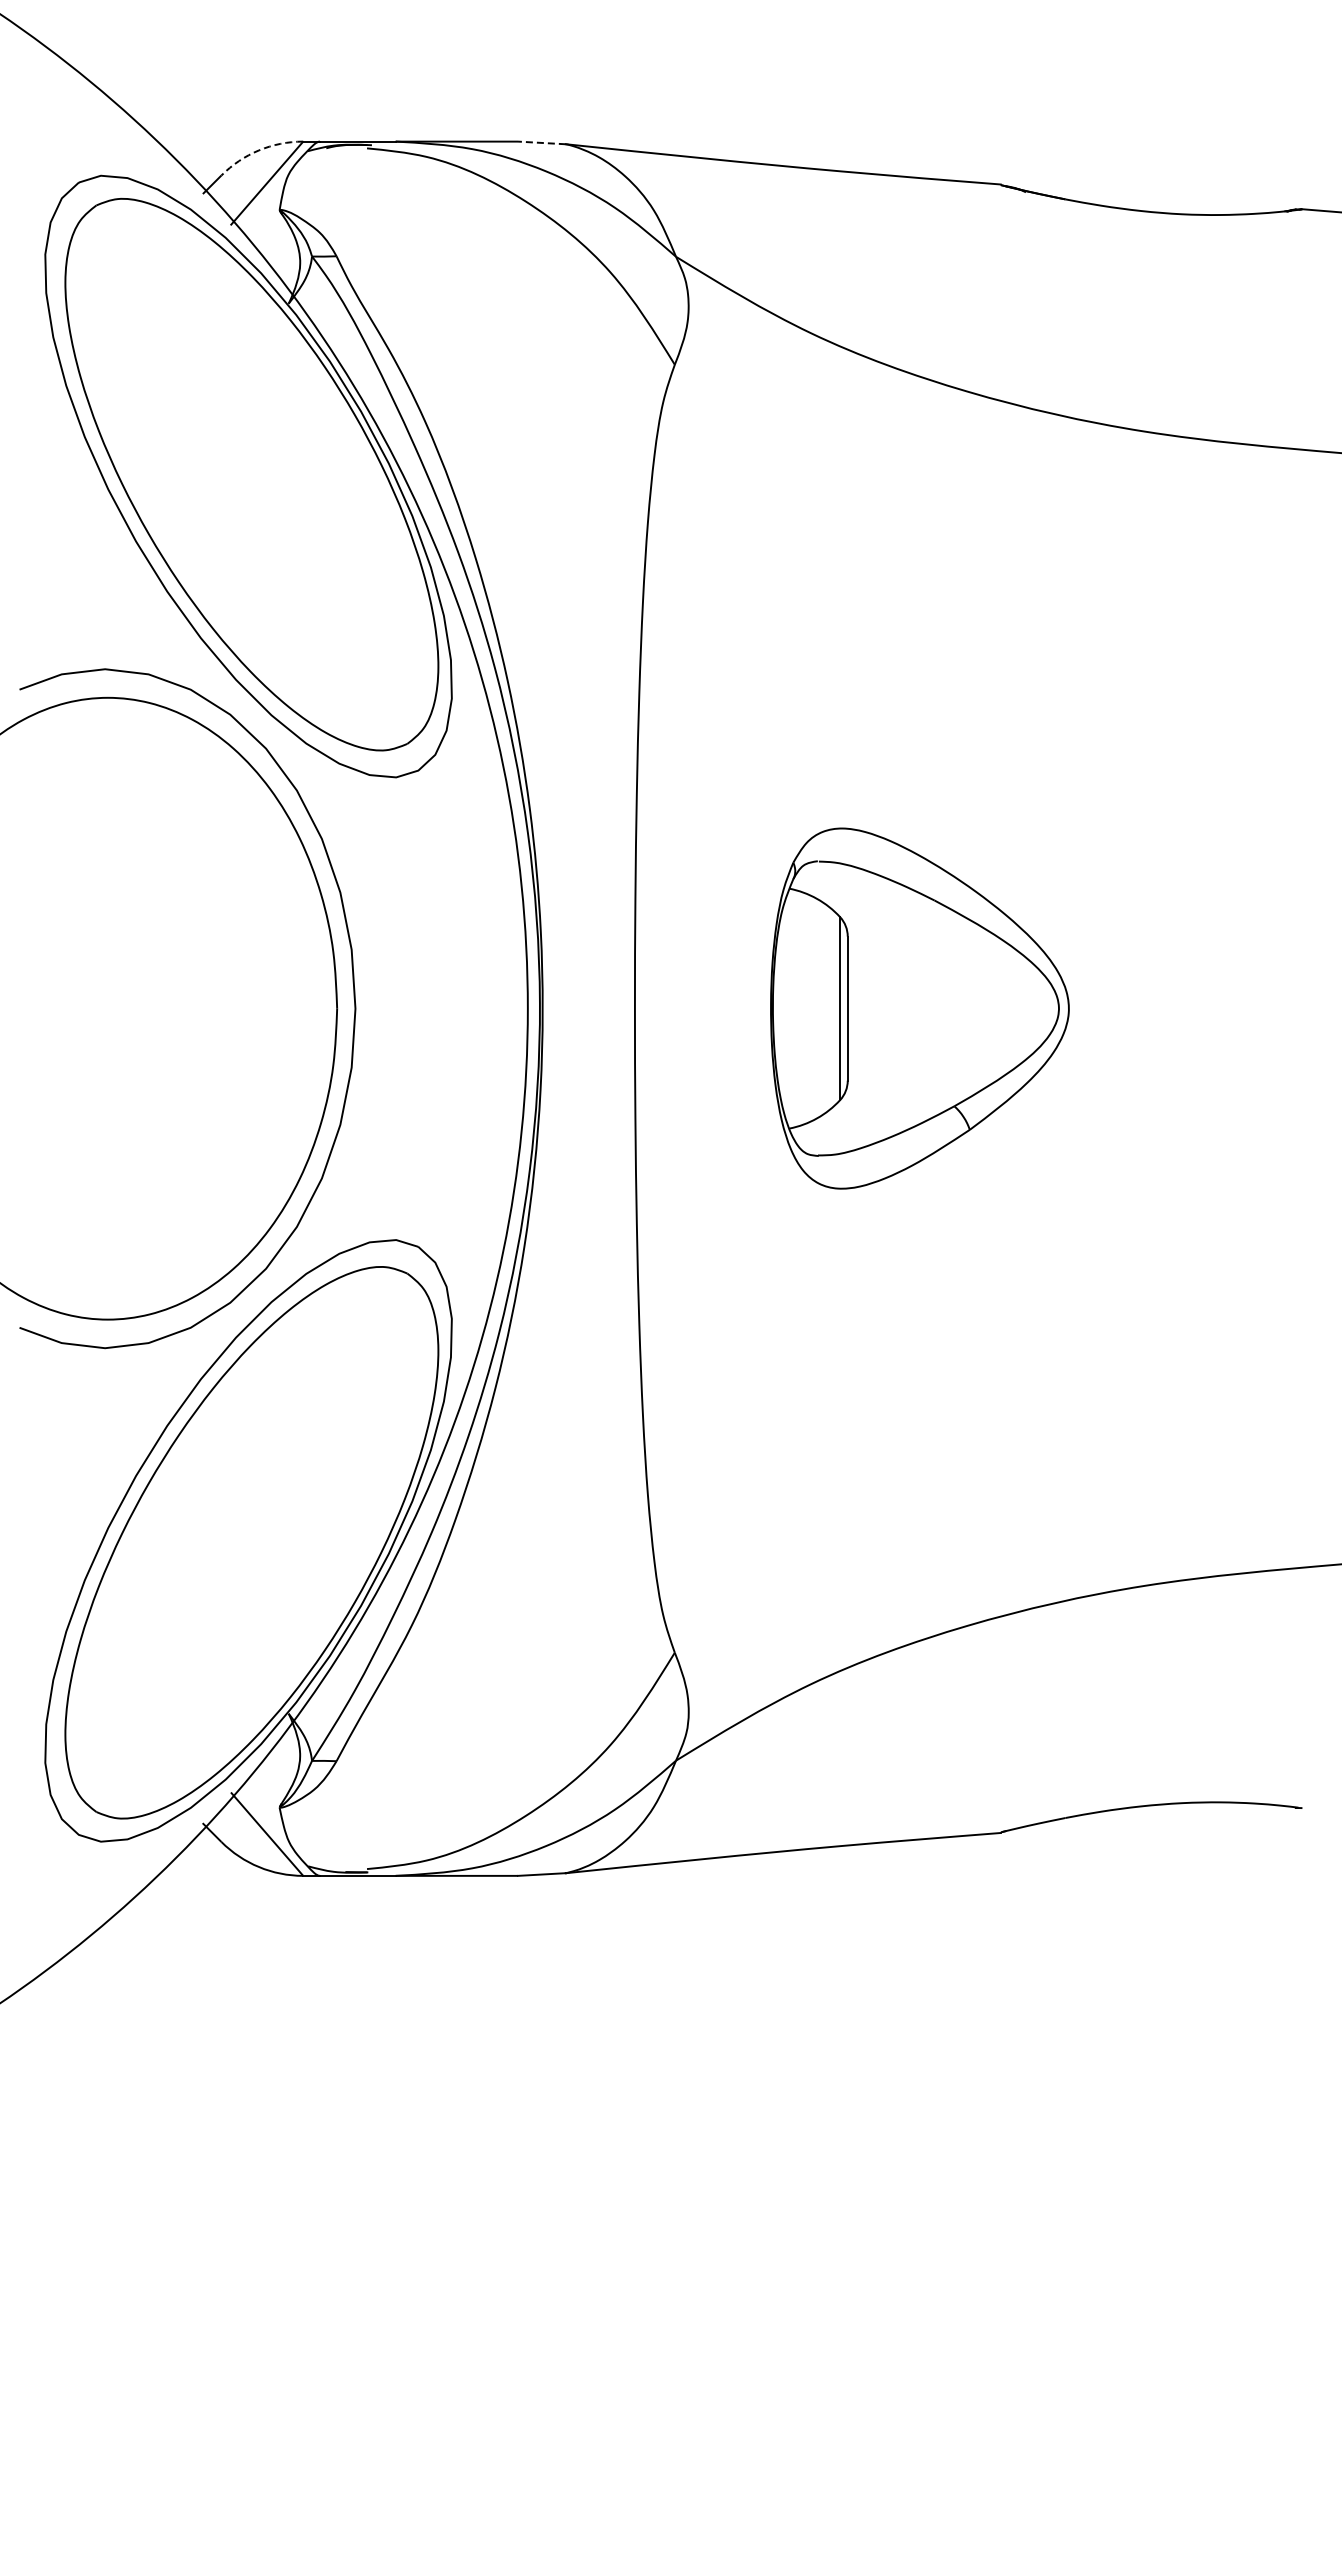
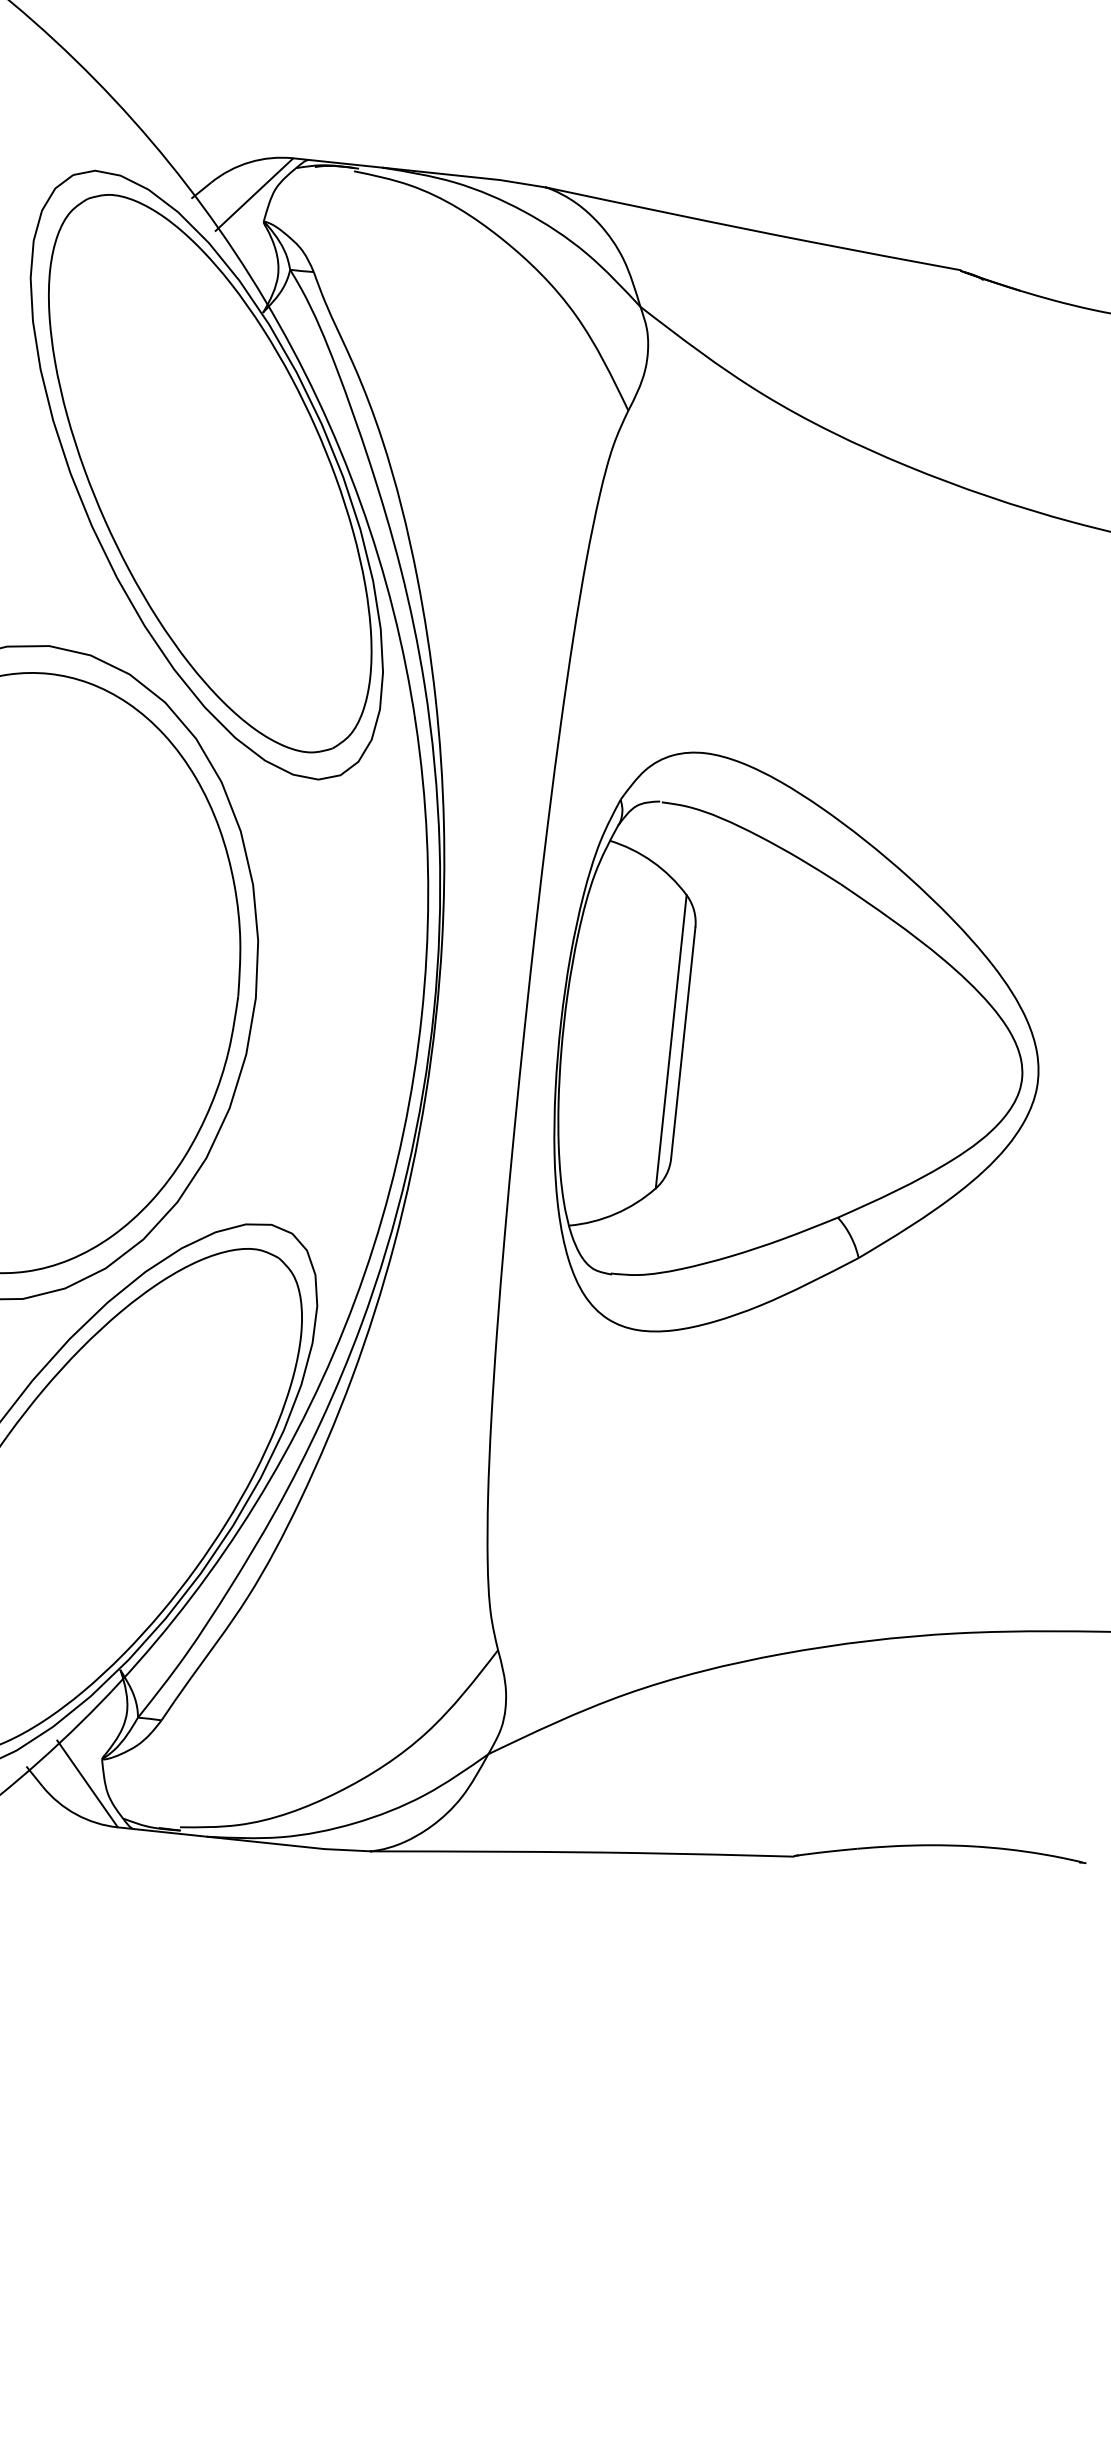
line: (541, 142) -> (522, 183), dashed -> solid
arc: (259, 150) -> (250, 162), dashed -> solid
part: (919, 1008) -> (798, 1054), size x1.67

